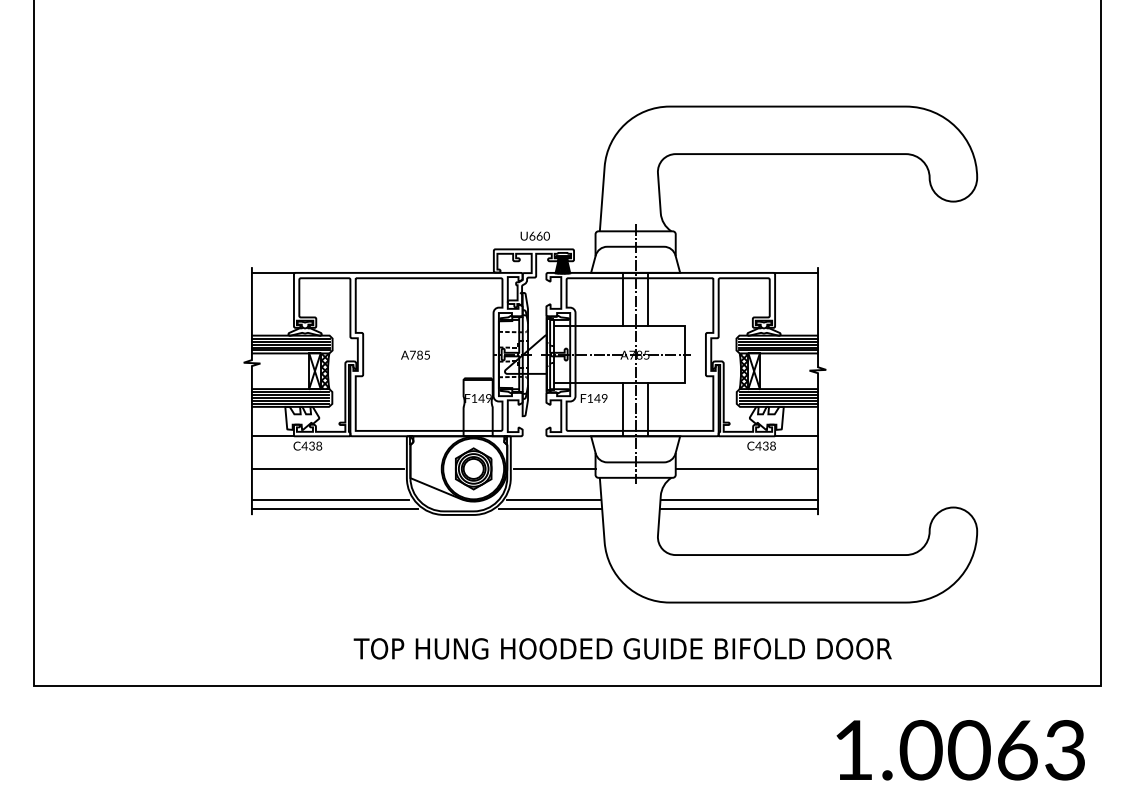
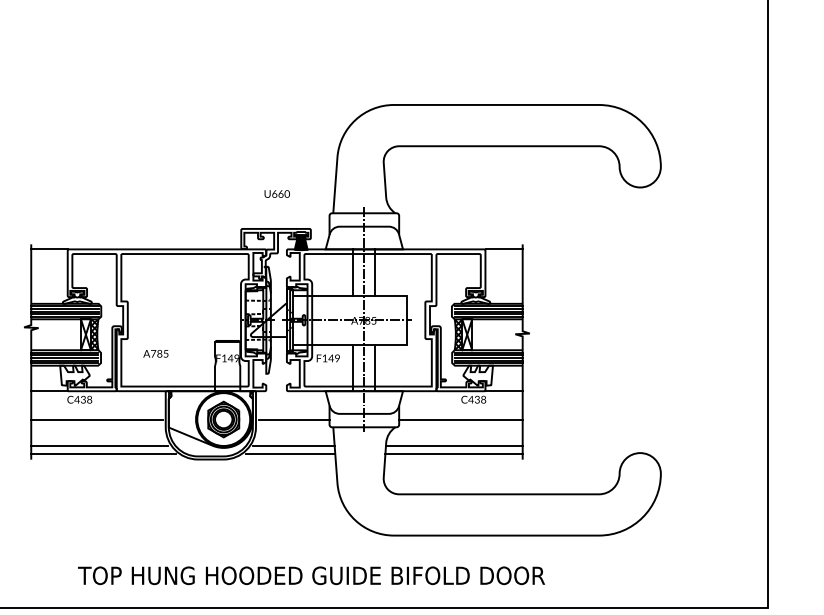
text: (534, 235) -> (276, 193), moved
text: (415, 354) -> (155, 353), moved
text: (622, 648) -> (311, 575), moved

